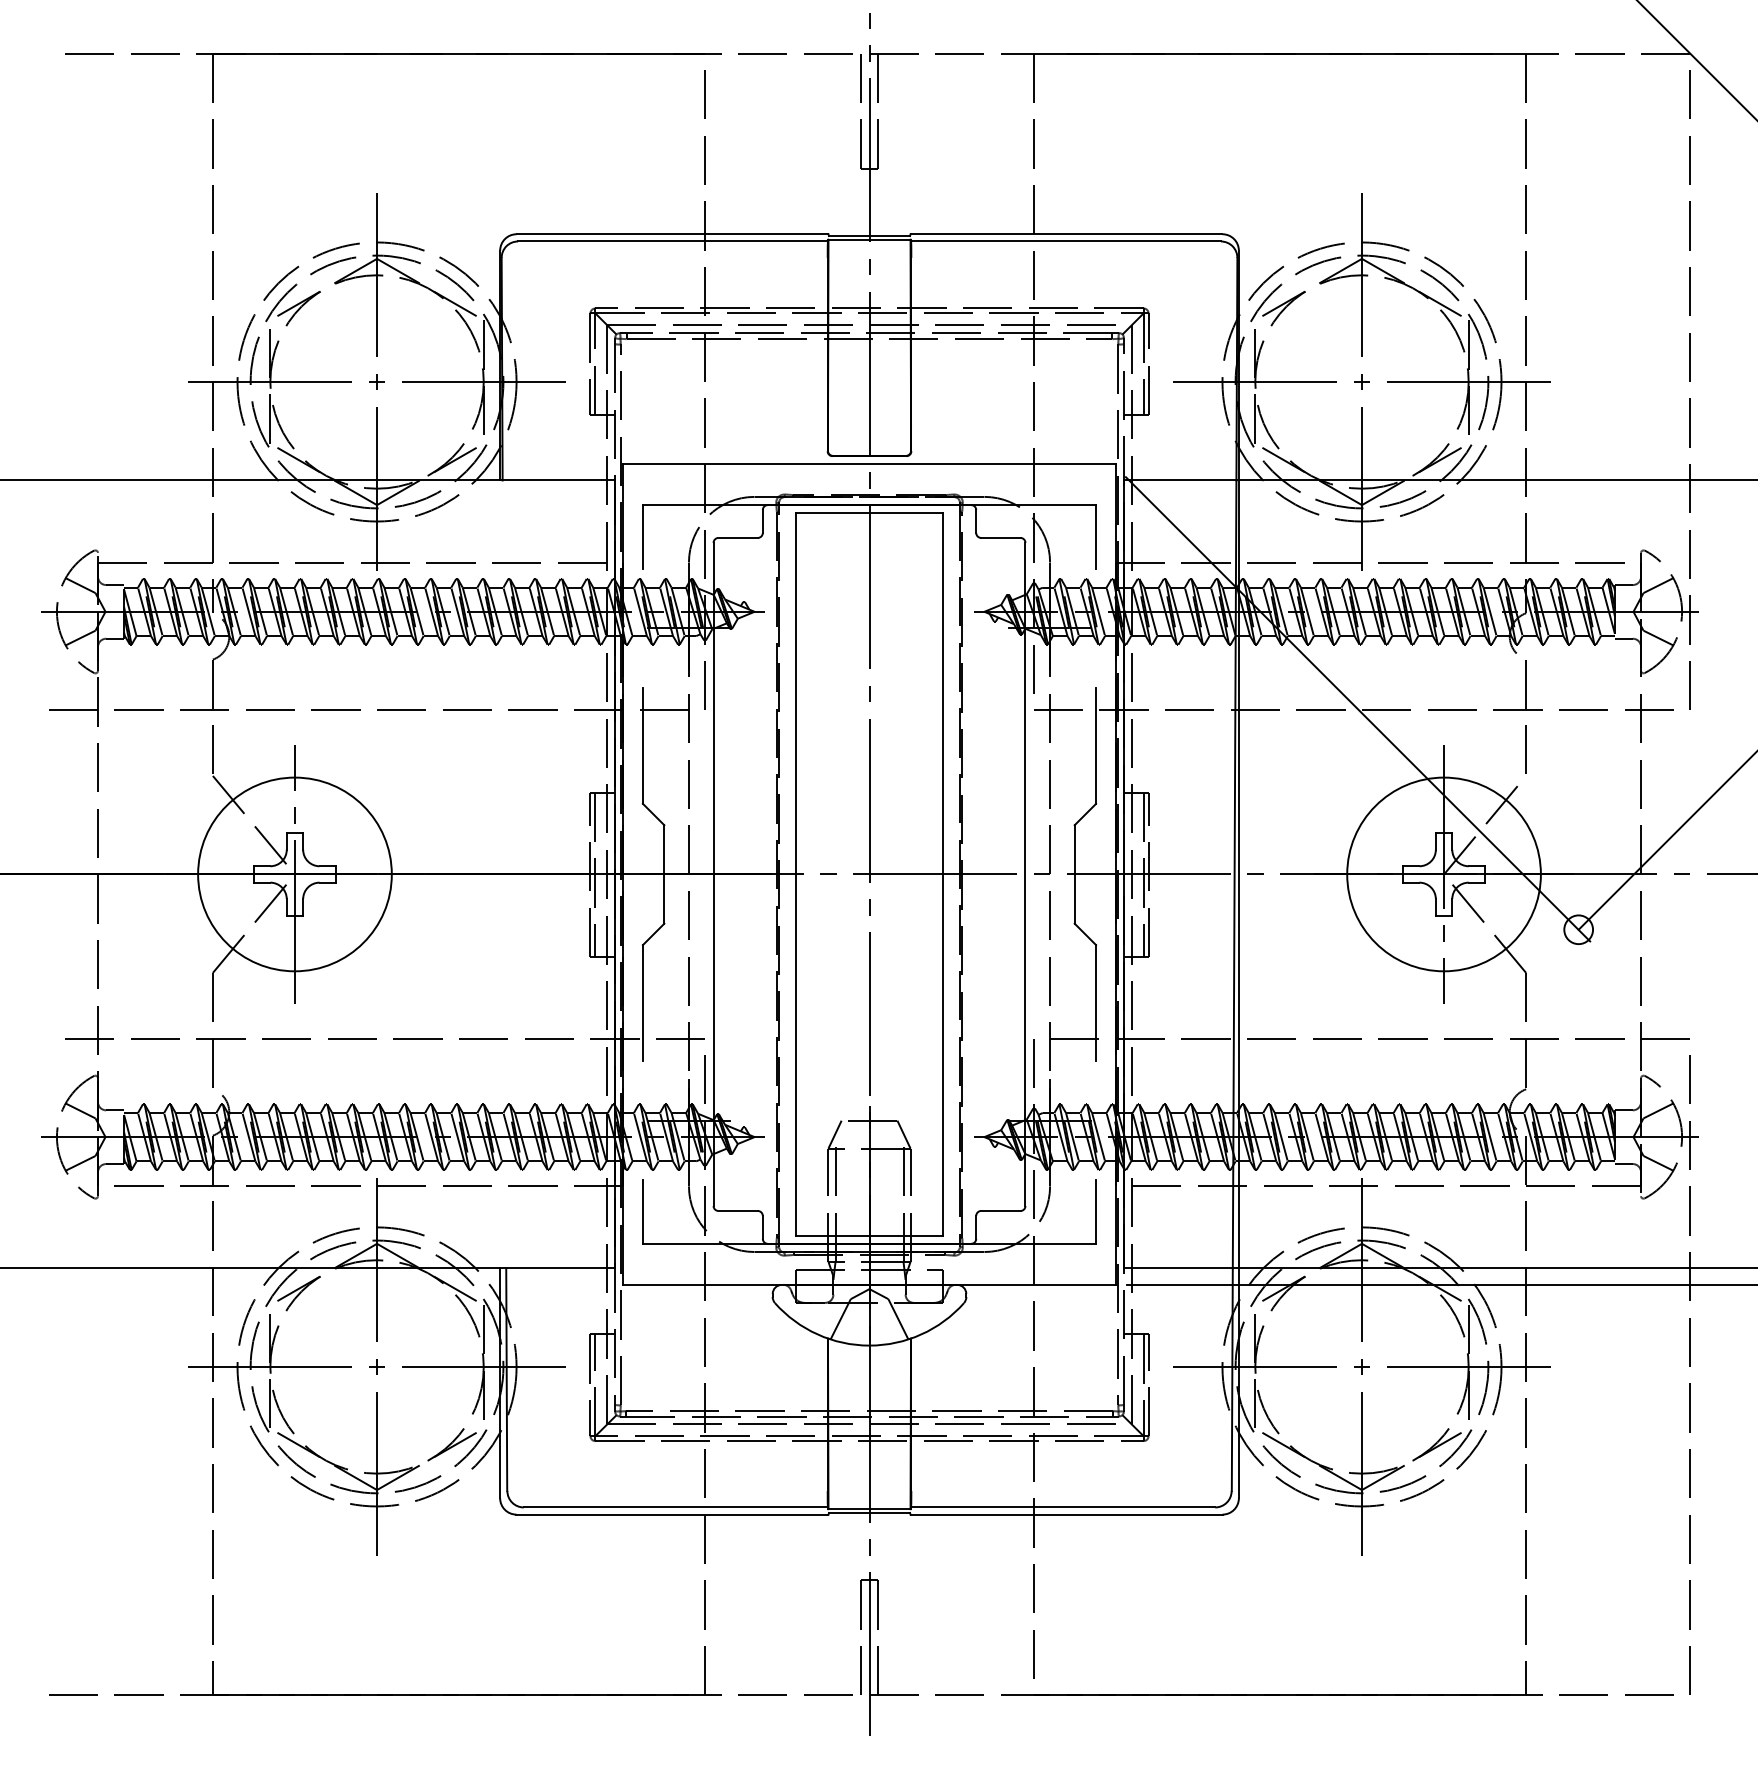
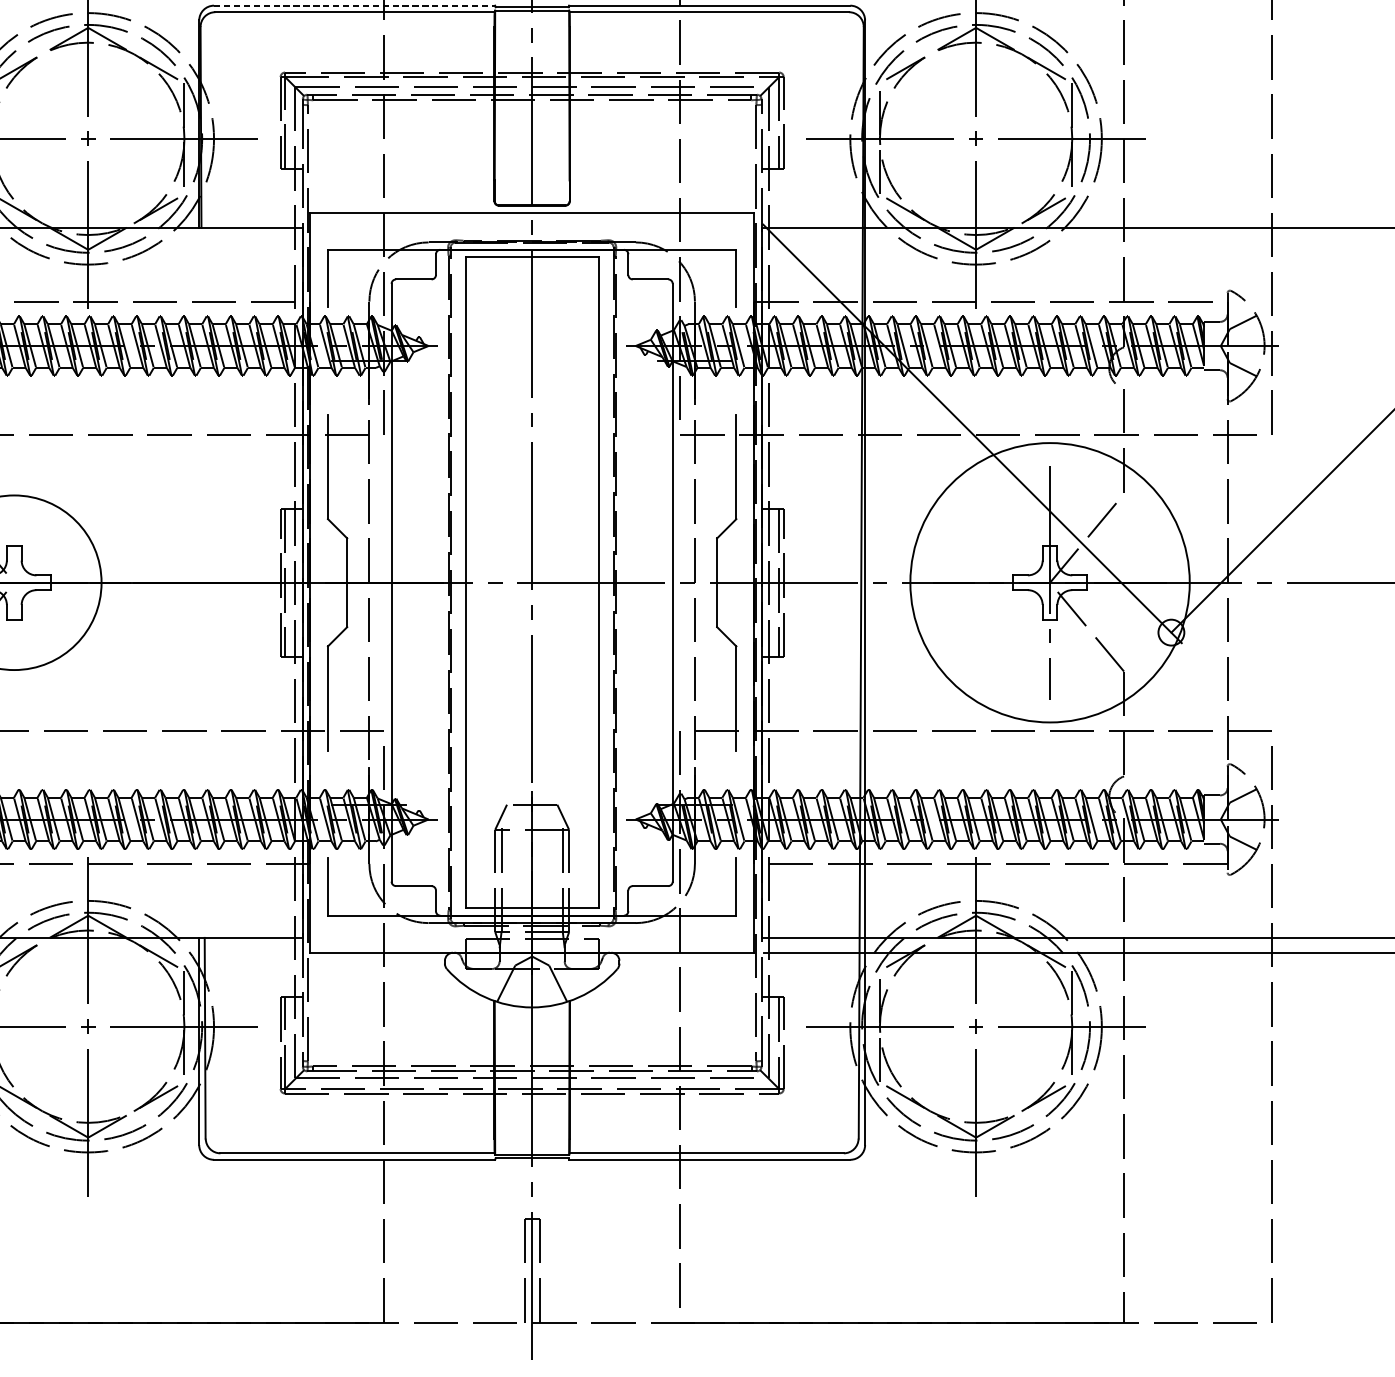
line: (672, 234) -> (354, 5), solid -> dashed
line: (294, 874) -> (13, 582), removed
circle: (1443, 874) -> (1049, 582), size x1.6

